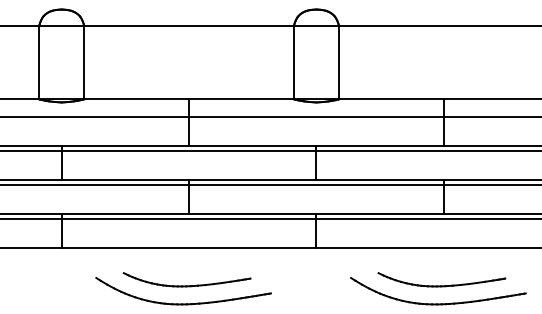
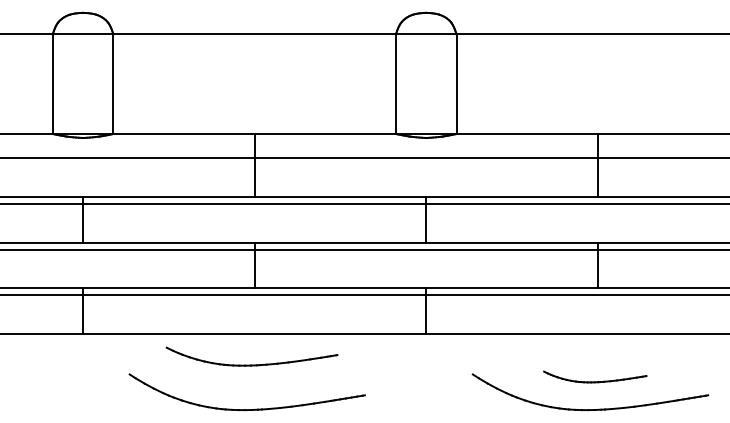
part: (186, 279) -> (251, 356), moved
part: (441, 279) -> (594, 376), size x0.6

